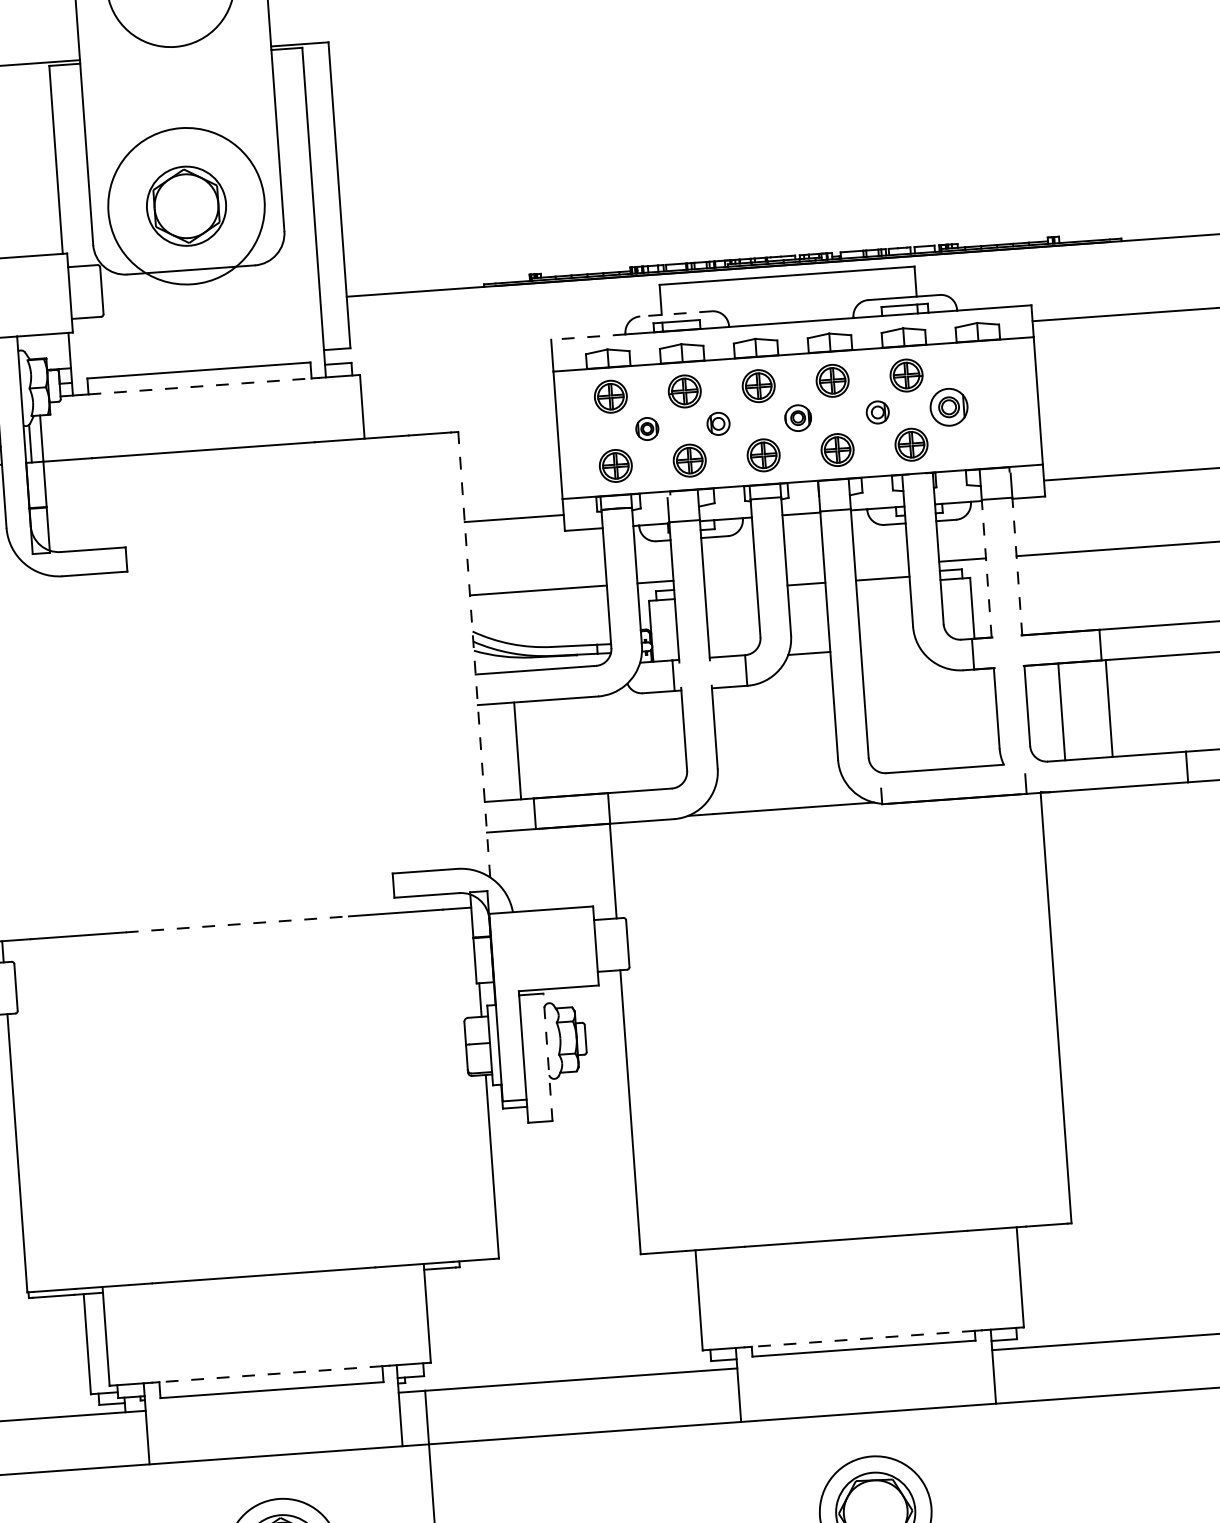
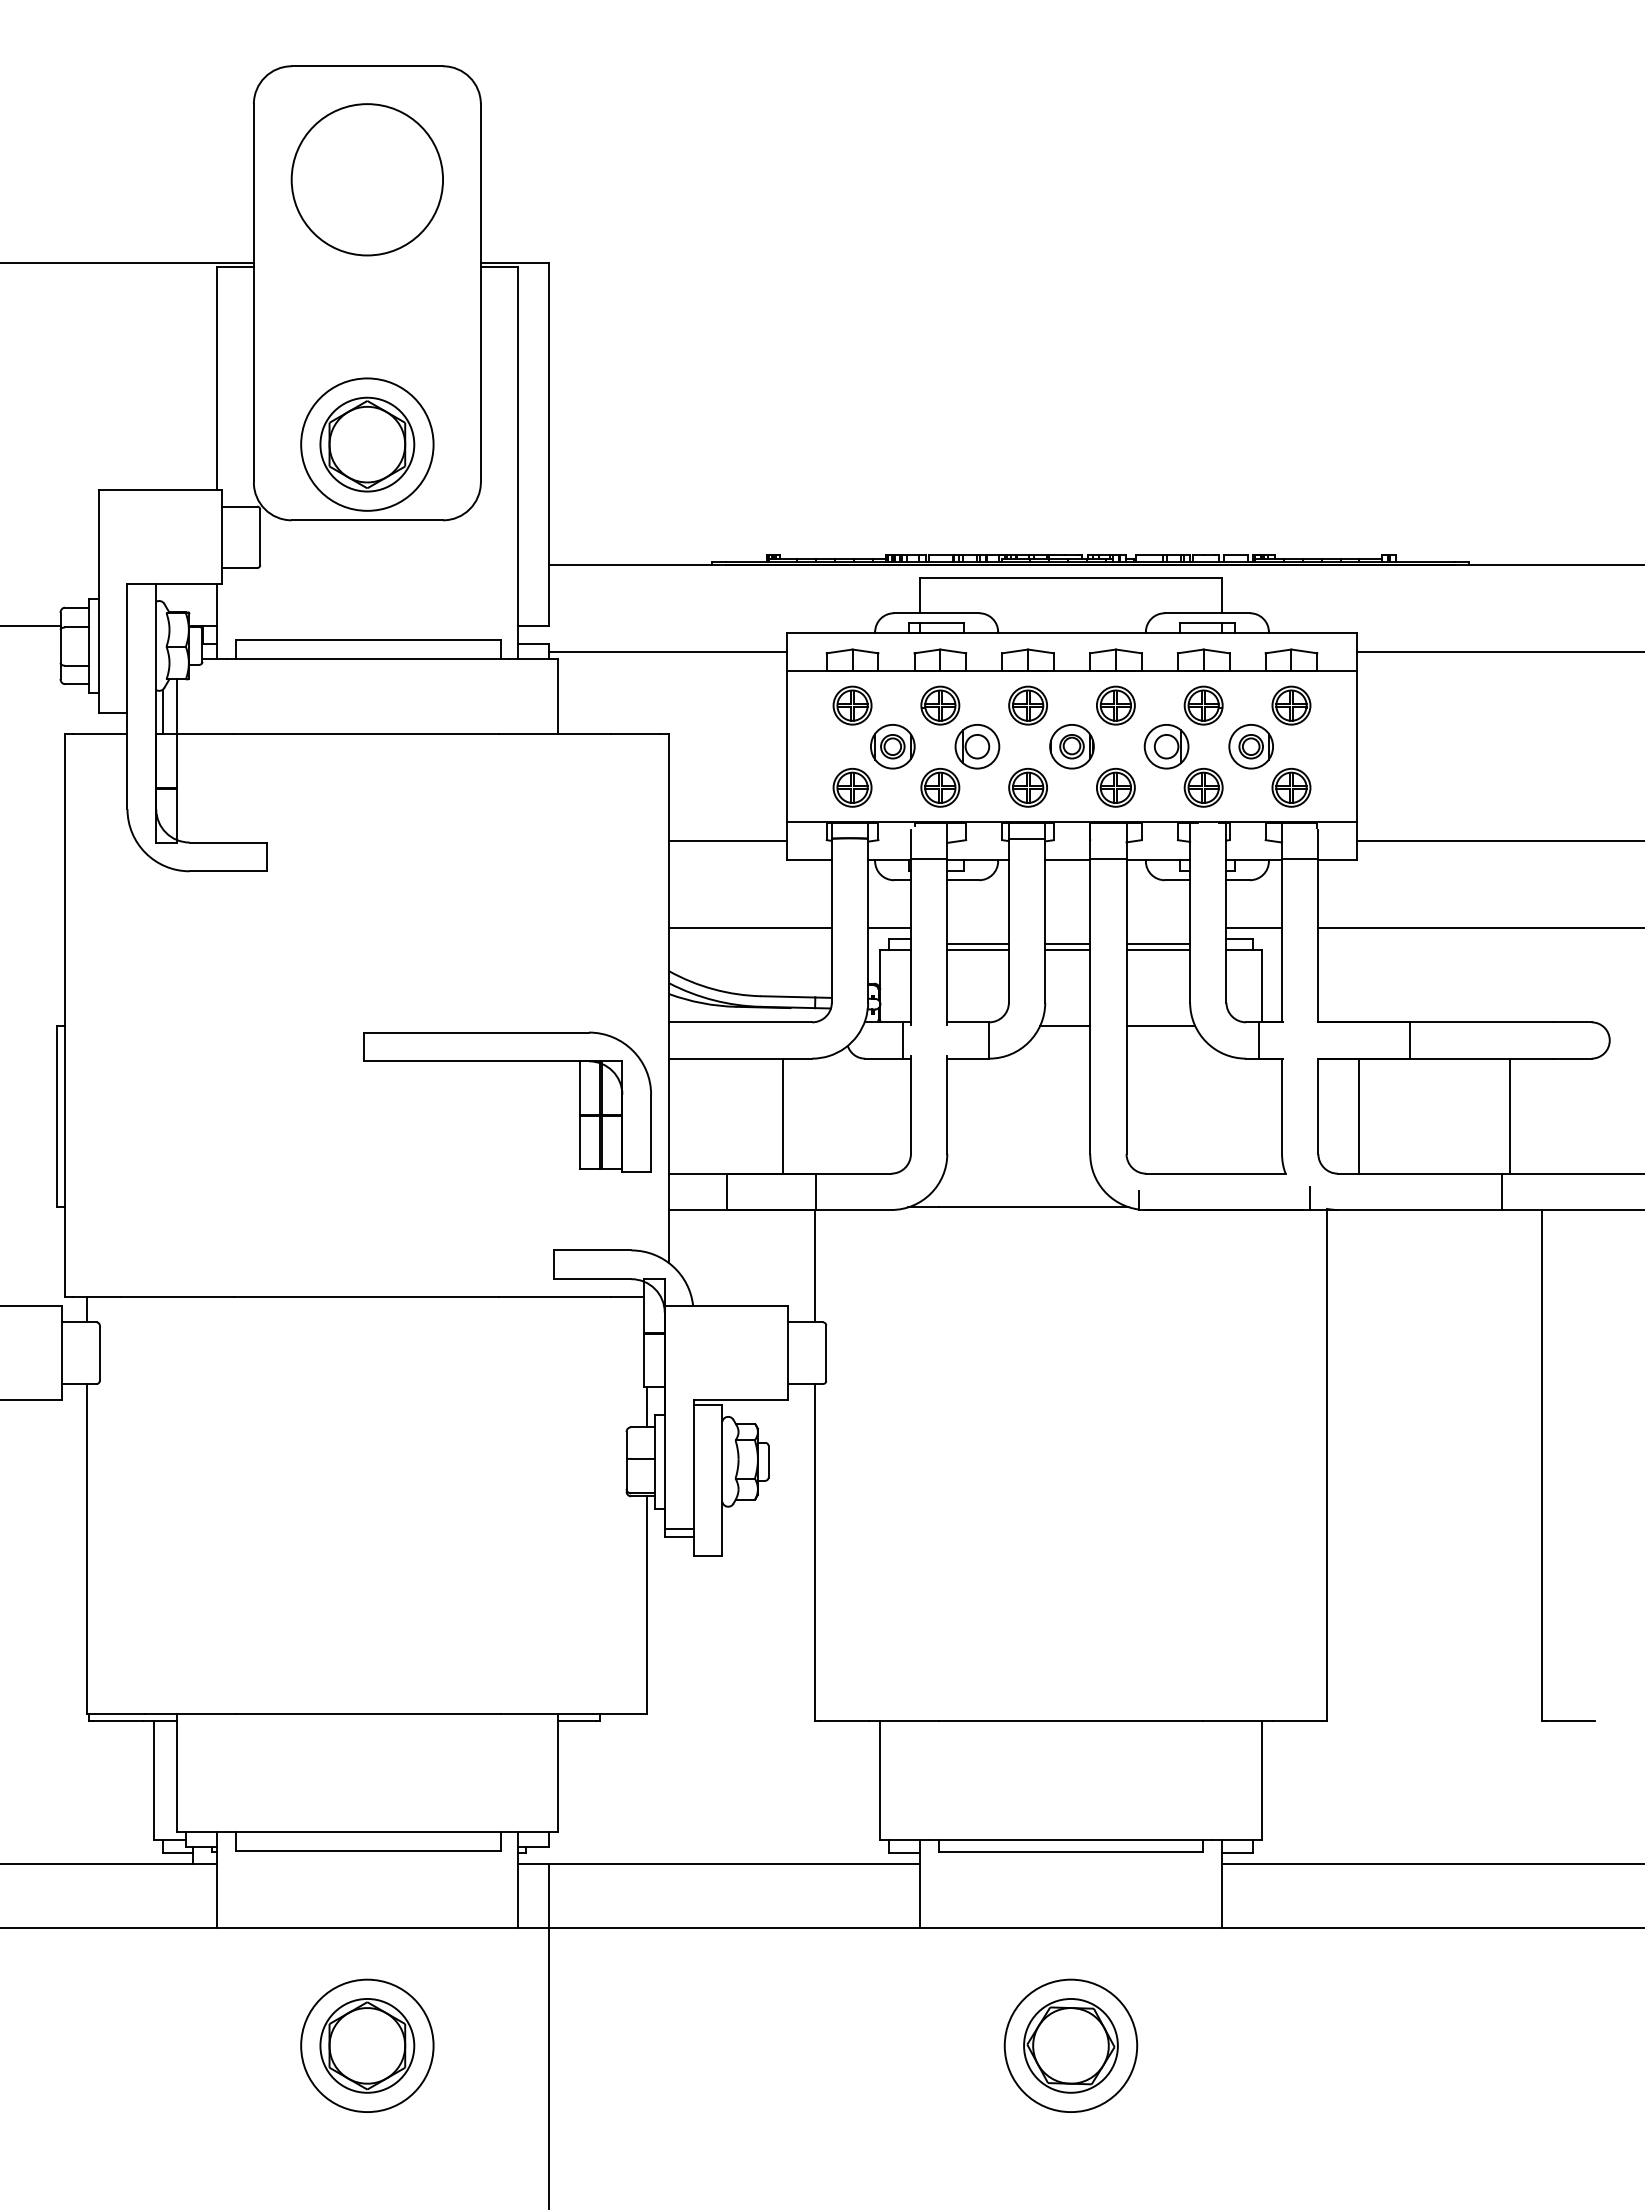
circle: (186, 206) -> (367, 444), size x0.71
line: (676, 314) -> (936, 613), dashed -> solid
line: (587, 337) -> (830, 633), dashed -> solid
line: (451, 363) -> (667, 652), added
part: (980, 370) -> (1291, 705), added
line: (200, 386) -> (368, 658), dashed -> solid
part: (877, 412) -> (1166, 746), size x1.67
part: (797, 417) -> (1071, 746), size x1.43
part: (718, 423) -> (977, 746), size x1.67
part: (646, 428) -> (892, 746), size x1.67
part: (985, 439) -> (1291, 787), added
line: (1017, 566) -> (1318, 940), dashed -> solid
line: (987, 568) -> (1282, 940), dashed -> solid
line: (883, 584) -> (1158, 950), added
line: (730, 589) -> (977, 943), added
line: (806, 589) -> (1067, 950), added
line: (730, 595) -> (977, 950), added
line: (889, 647) -> (1160, 1025), added
line: (474, 654) -> (669, 998), dashed -> solid
line: (1108, 707) -> (1509, 1115), moved
part: (341, 717) -> (507, 1061), added
line: (517, 750) -> (783, 1115), moved
line: (238, 924) -> (367, 1297), dashed -> solid
line: (548, 1057) -> (722, 1480), dashed -> solid
line: (862, 1338) -> (1070, 1839), dashed -> solid
line: (270, 1374) -> (367, 1831), dashed -> solid

